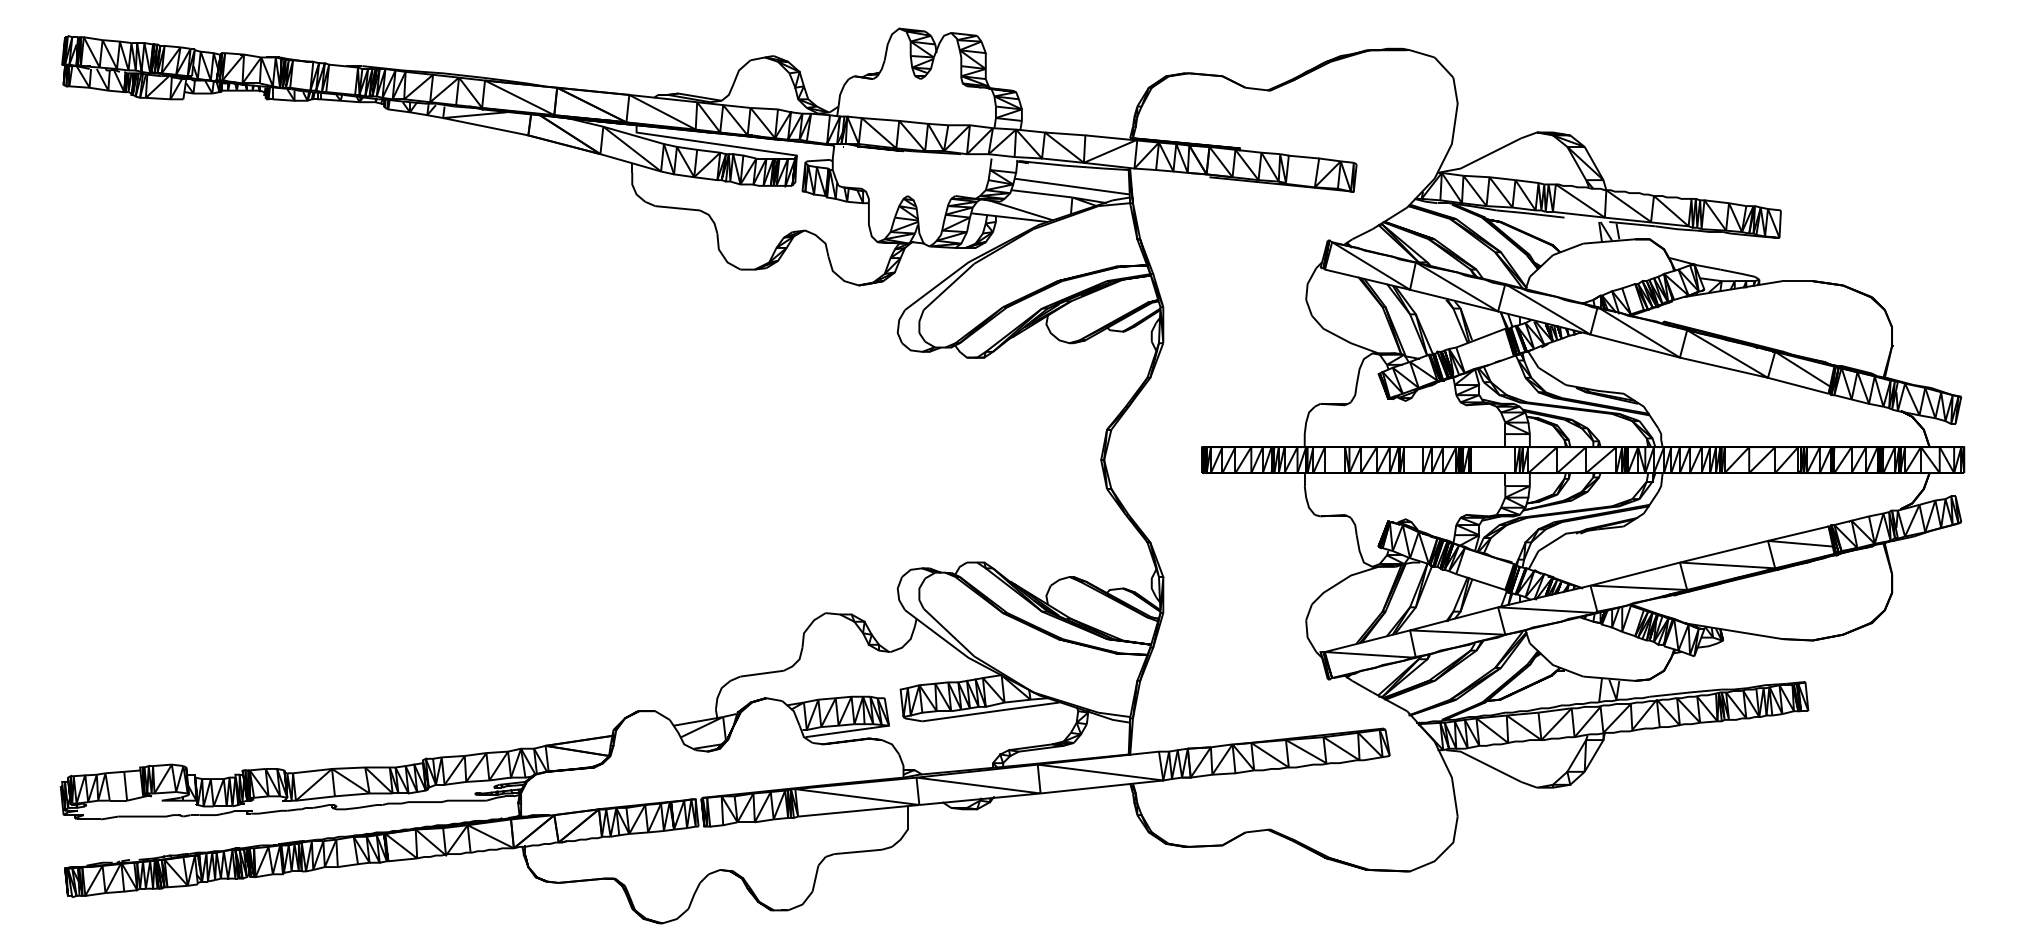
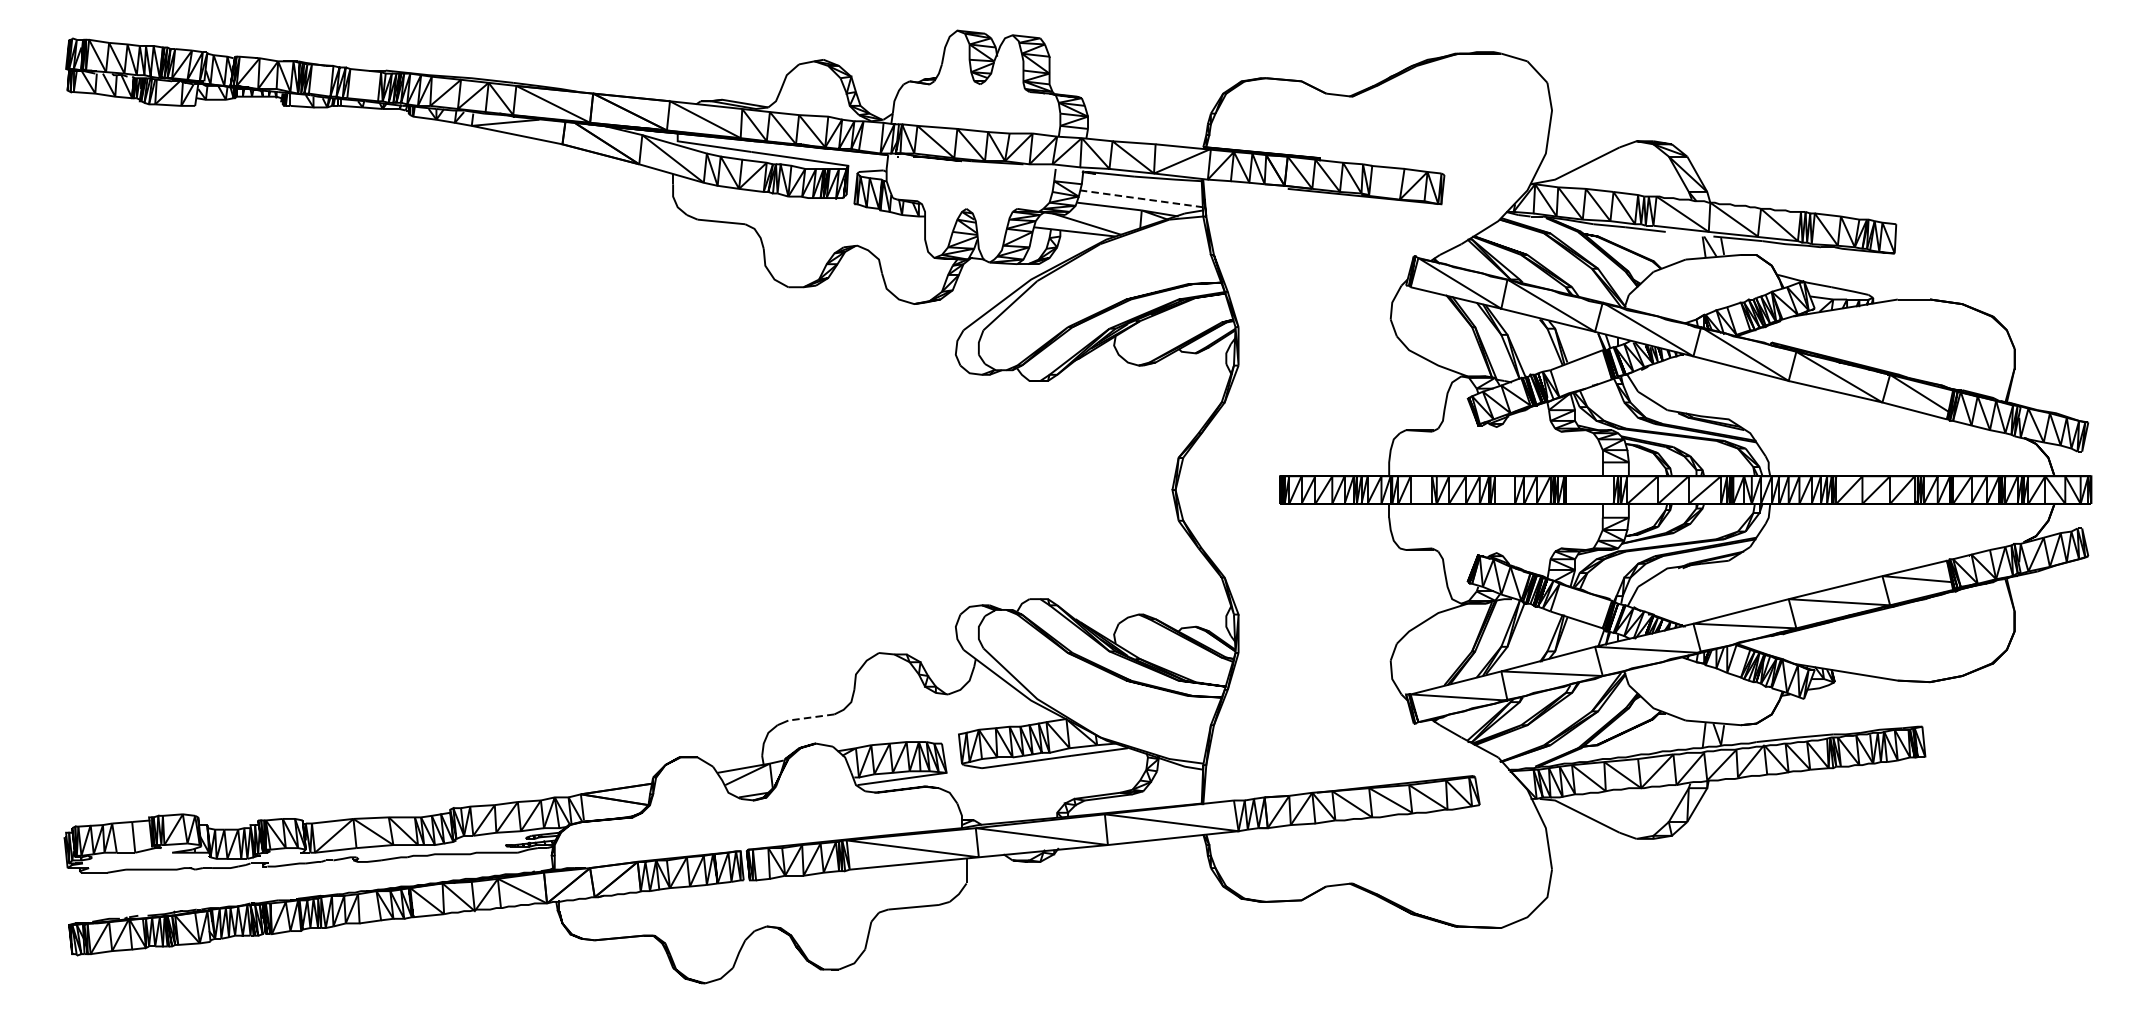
line: (1071, 186) -> (1140, 198), solid -> dashed
line: (762, 673) -> (811, 717), solid -> dashed

